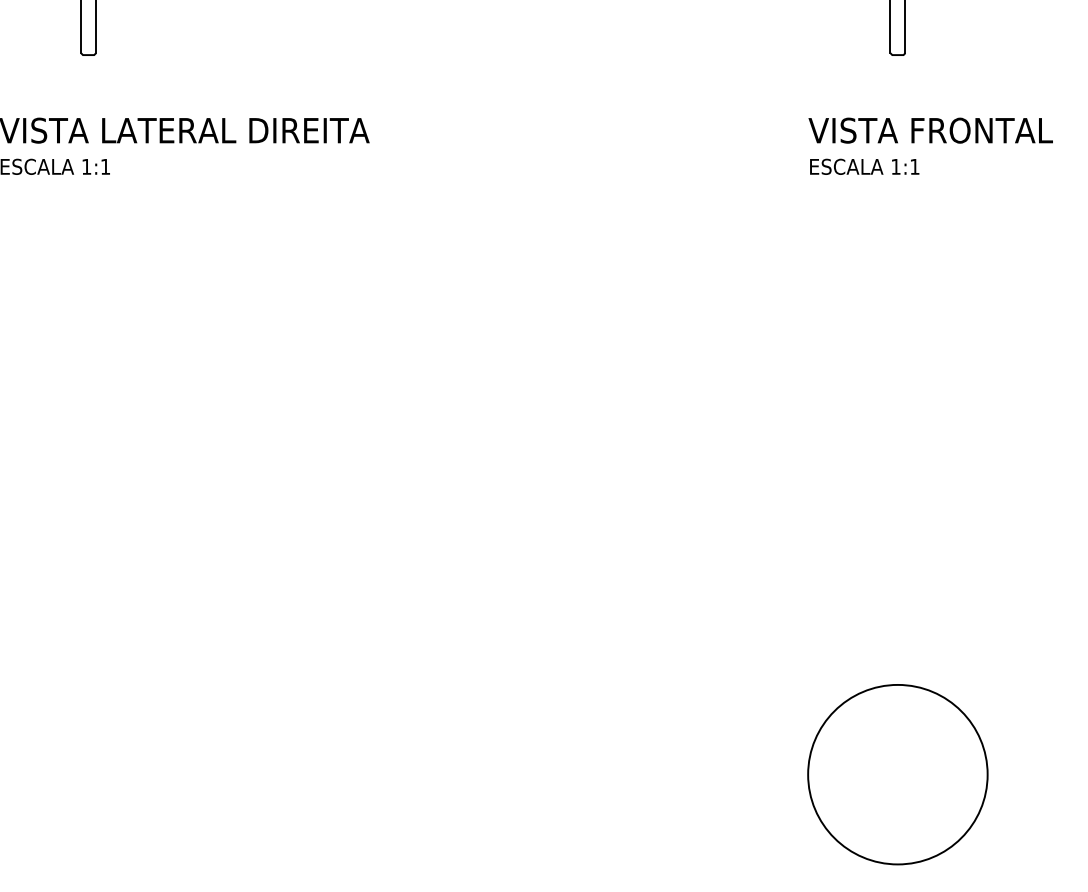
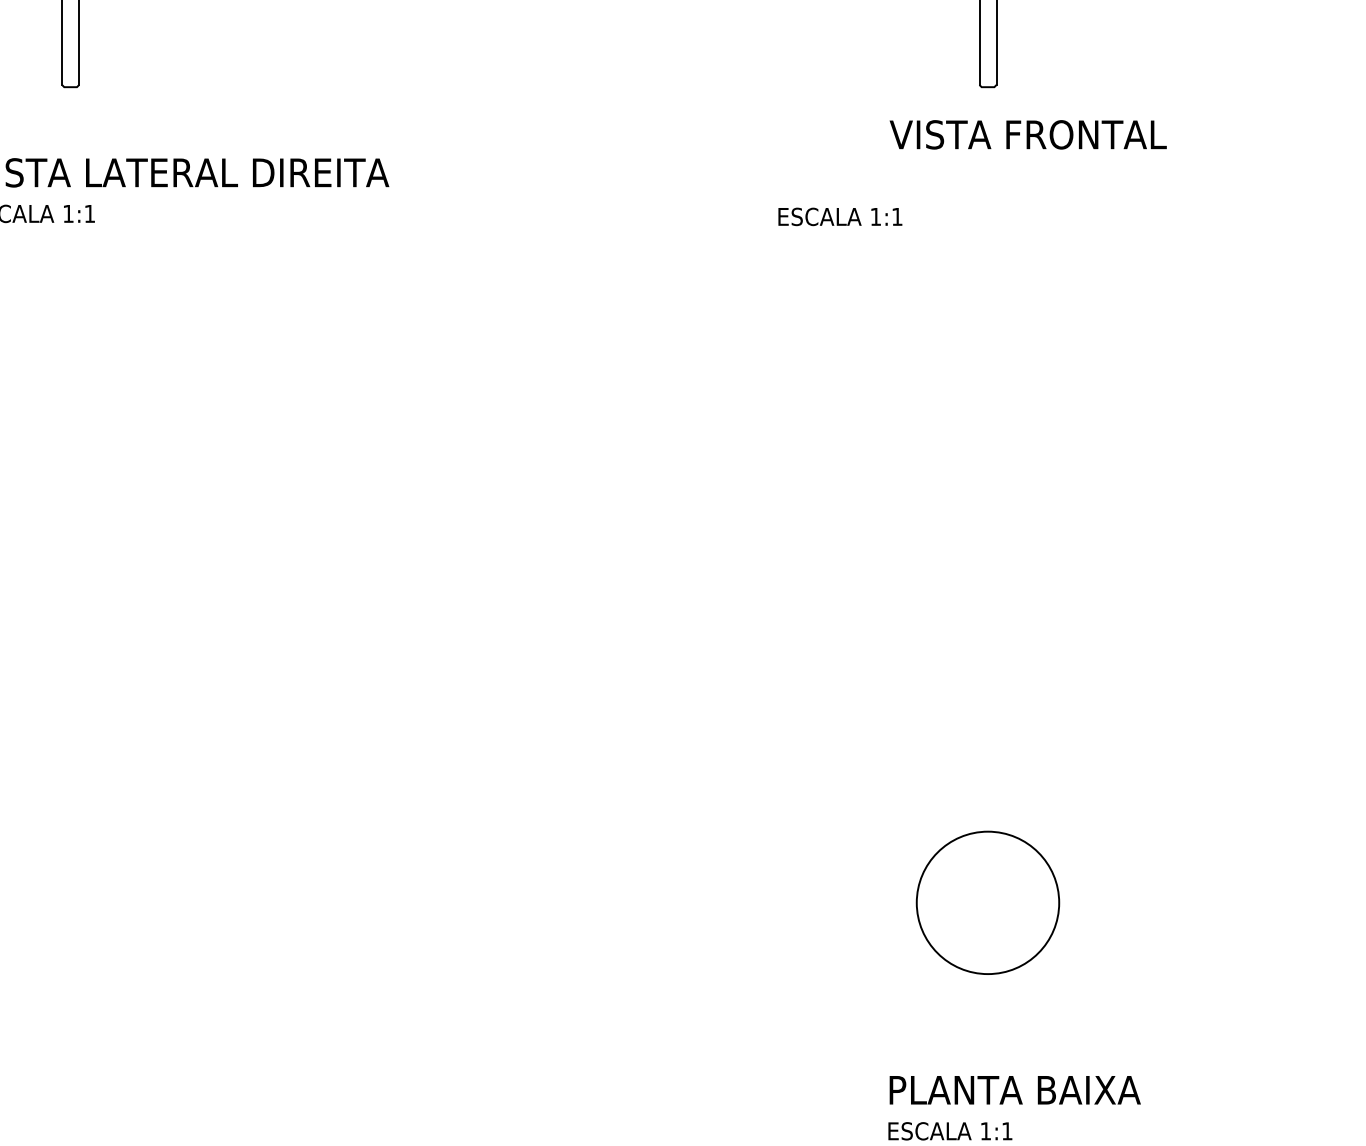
text: (930, 130) -> (1027, 134), moved
text: (864, 166) -> (840, 216), moved
part: (897, 774) -> (987, 902), size x0.7

